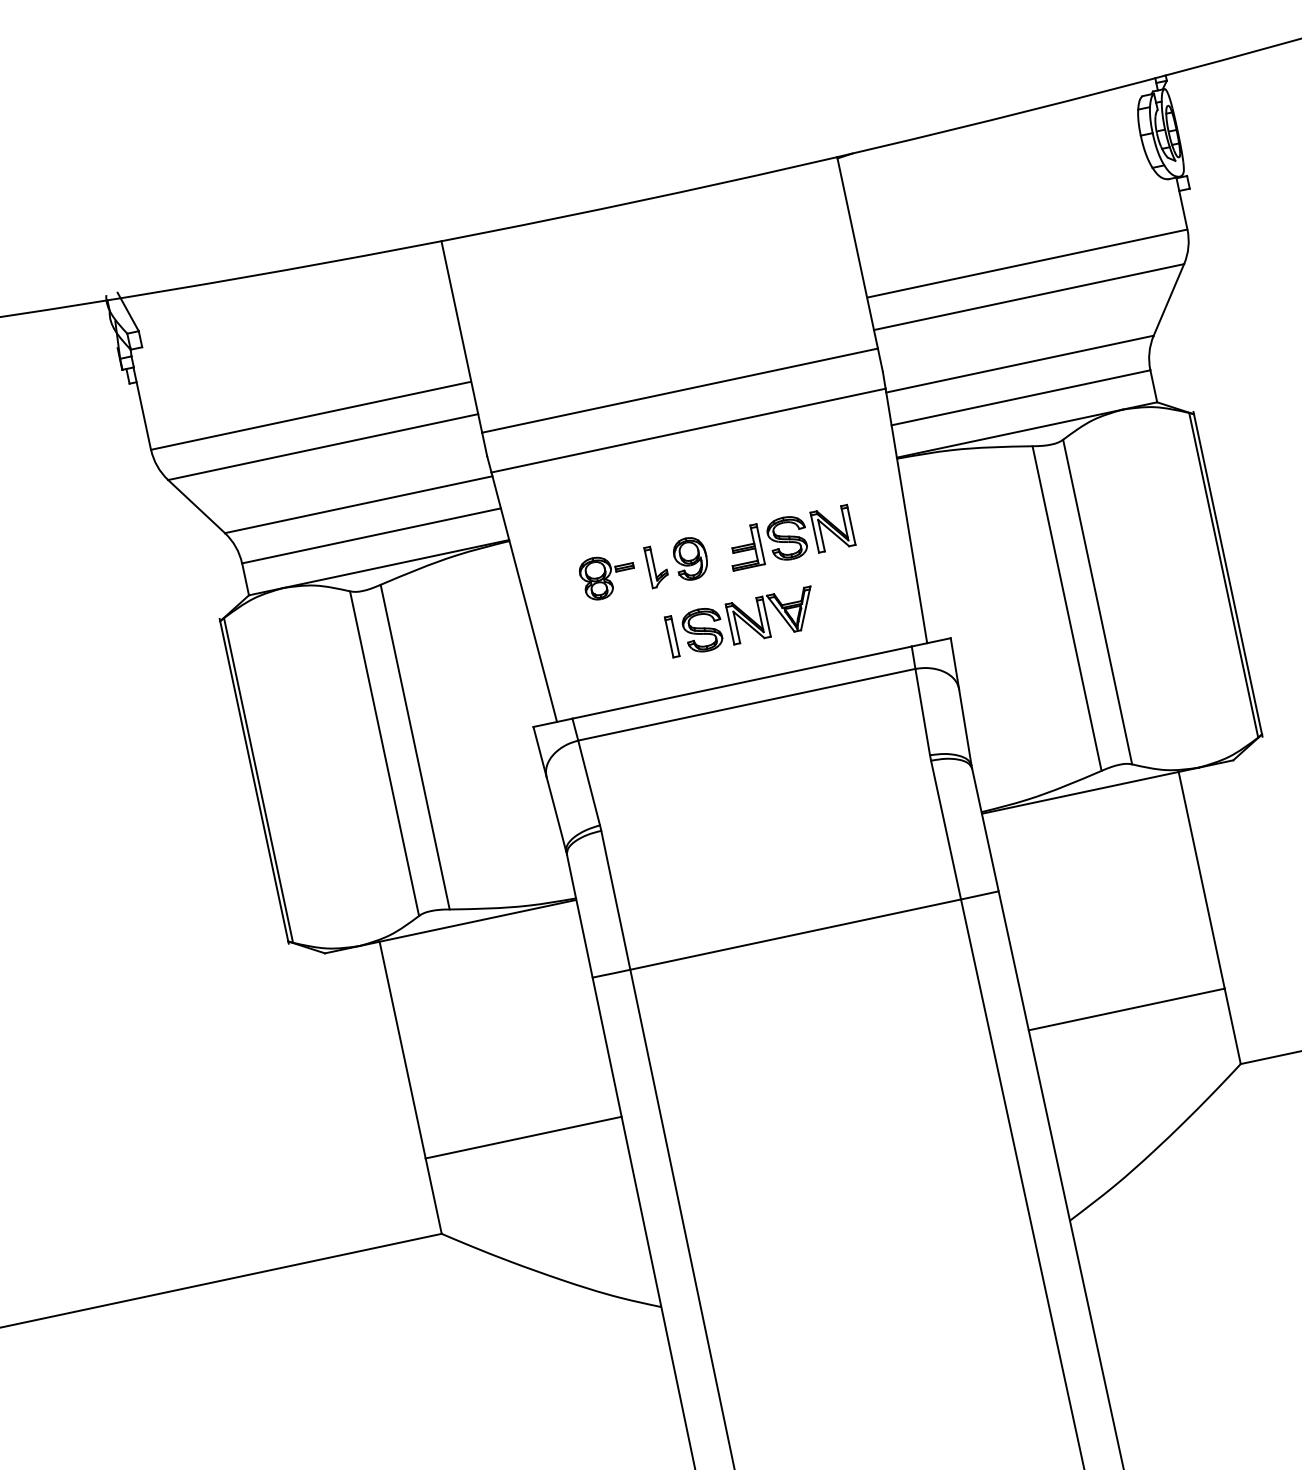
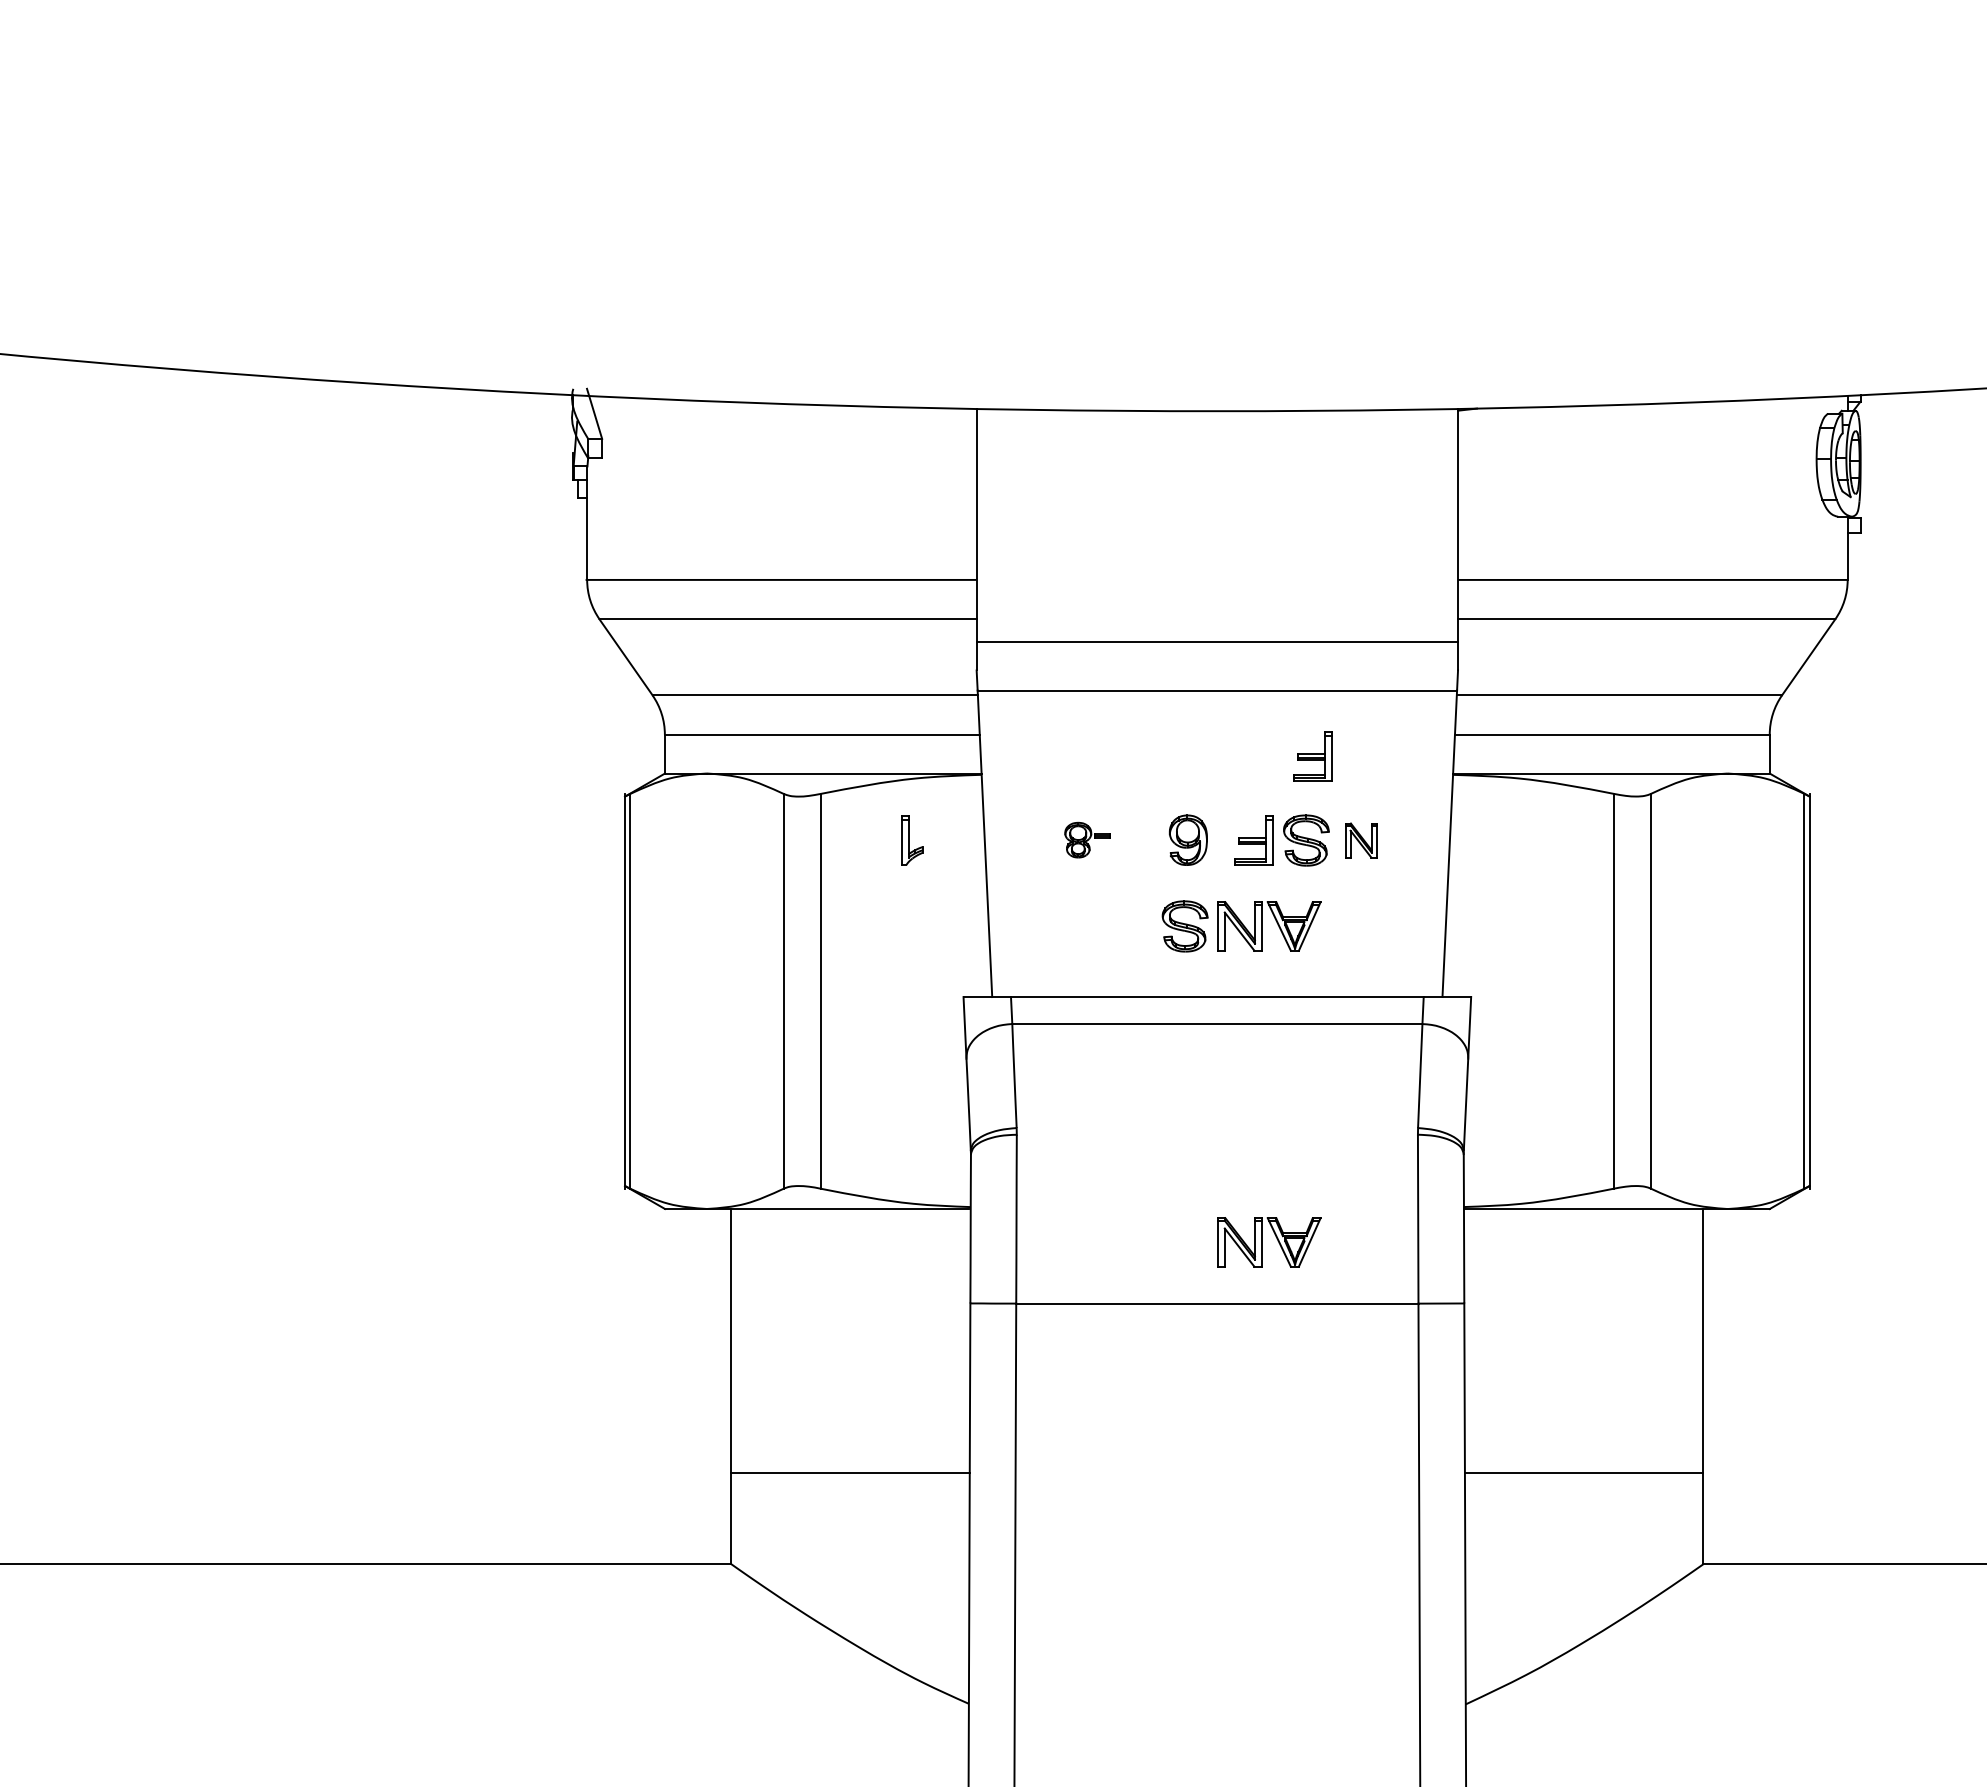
part: (778, 468) -> (1312, 756), added
part: (832, 528) -> (1360, 840), size x0.7
part: (657, 566) -> (912, 840), moved
part: (607, 575) -> (1087, 839), size x0.7
part: (672, 636) -> (1147, 926), removed
part: (822, 876) -> (1262, 1242), added

